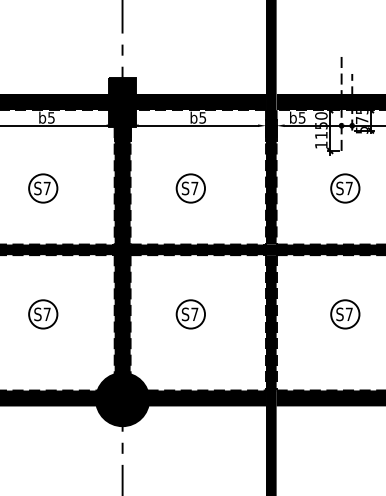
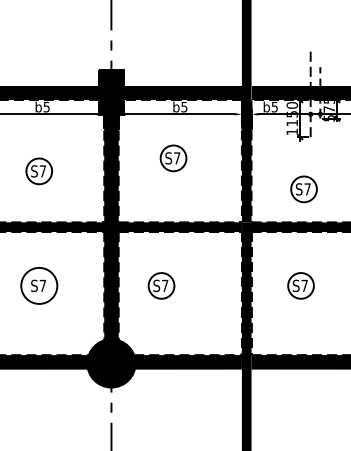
part: (190, 188) -> (173, 158), moved
part: (344, 188) -> (303, 189), moved
circle: (43, 313) -> (39, 285), size x1.4
part: (190, 313) -> (161, 285), moved
part: (344, 313) -> (300, 285), moved

